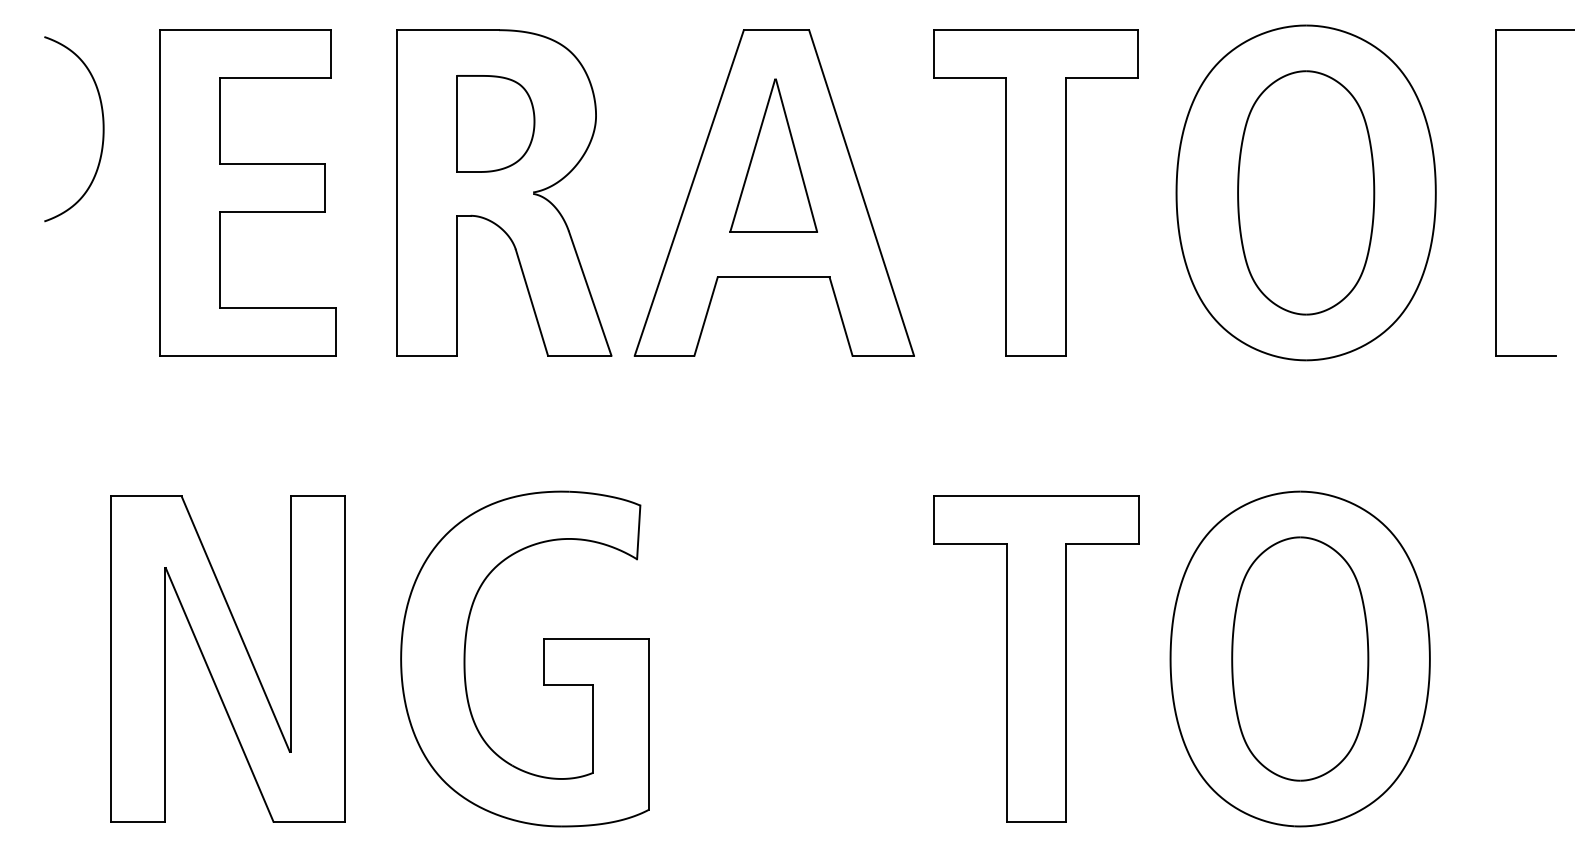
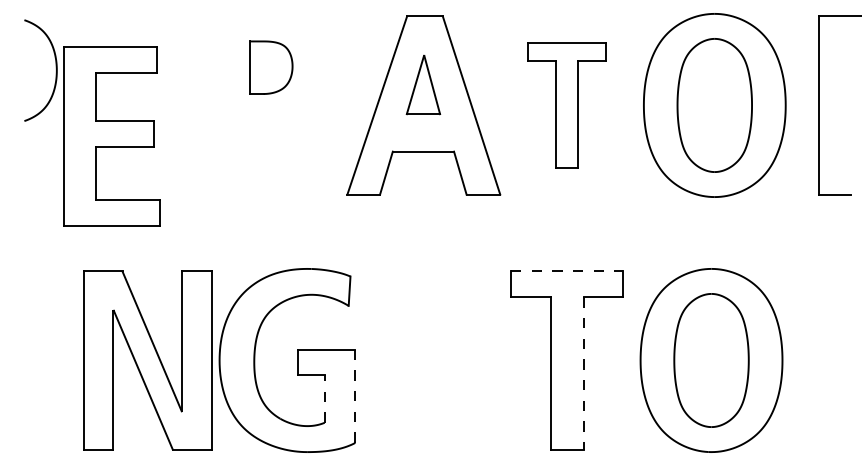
part: (773, 154) -> (423, 84), size x0.7
part: (247, 192) -> (111, 136), moved
part: (505, 192) -> (276, 105), removed
part: (1035, 192) -> (566, 105), size x0.7
line: (1036, 496) -> (567, 271), solid -> dashed
part: (227, 659) -> (147, 360), moved
line: (1066, 684) -> (583, 374), solid -> dashed
line: (649, 724) -> (355, 396), solid -> dashed
line: (592, 728) -> (324, 398), solid -> dashed

